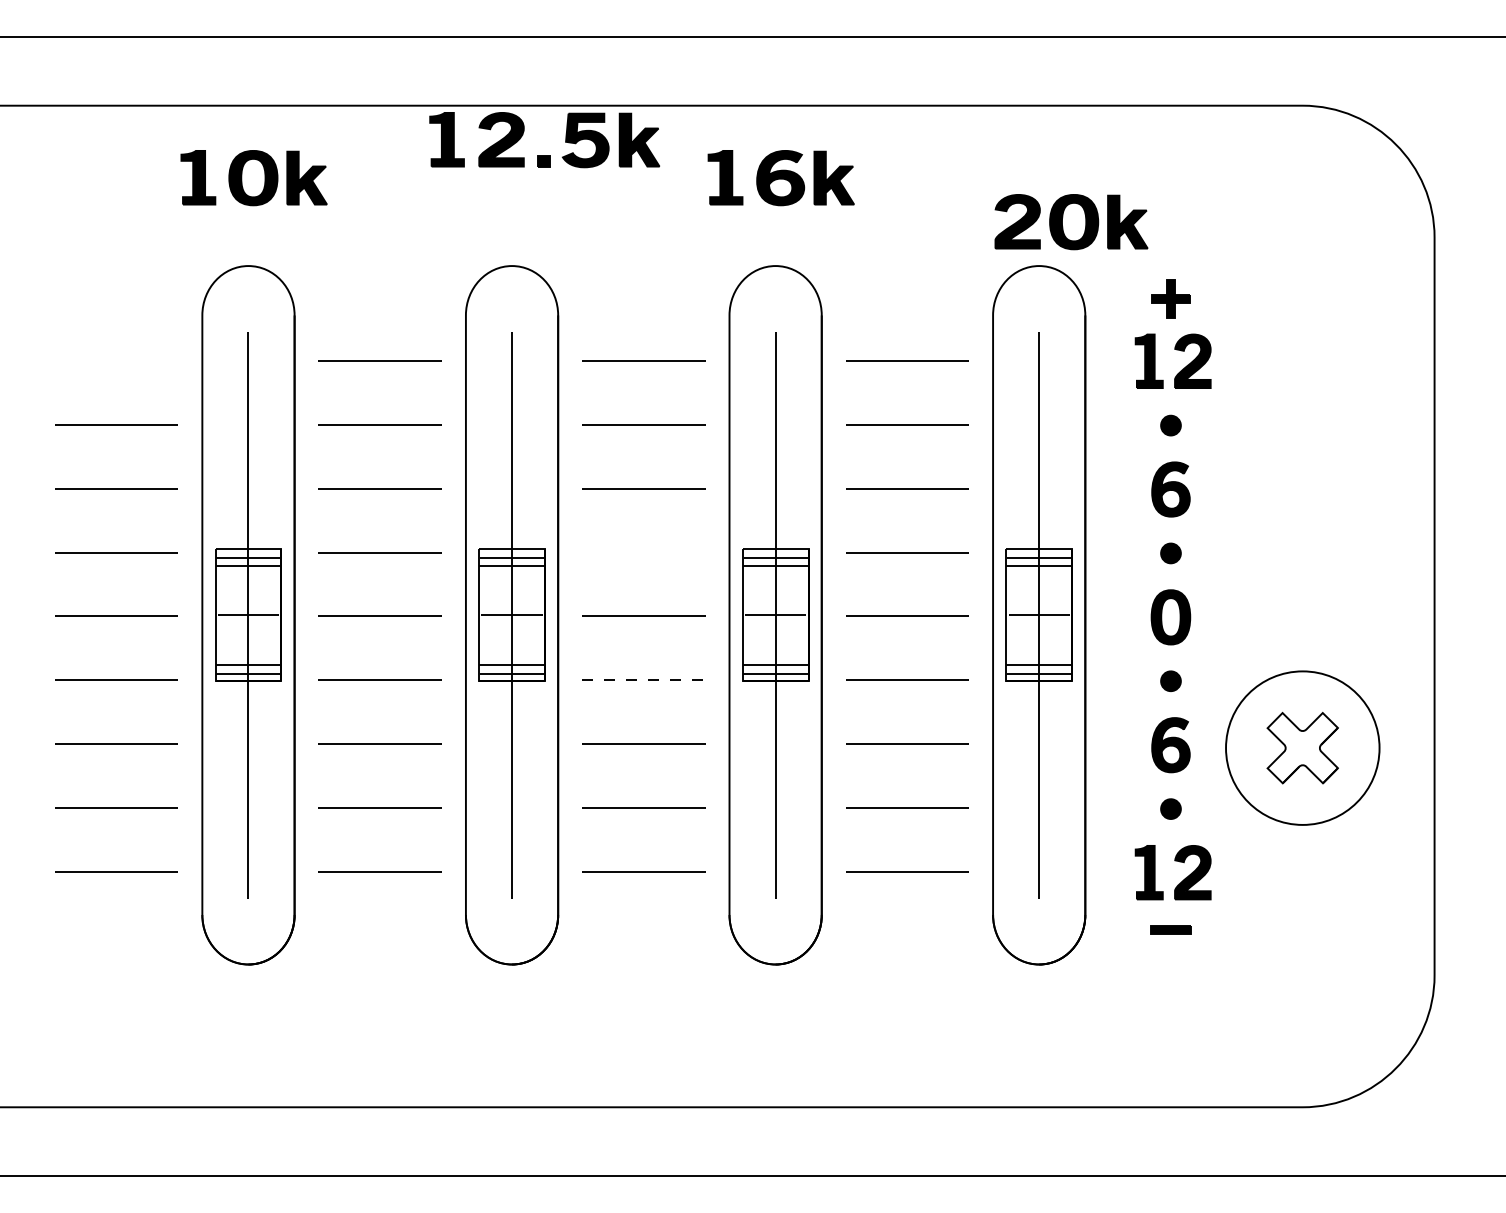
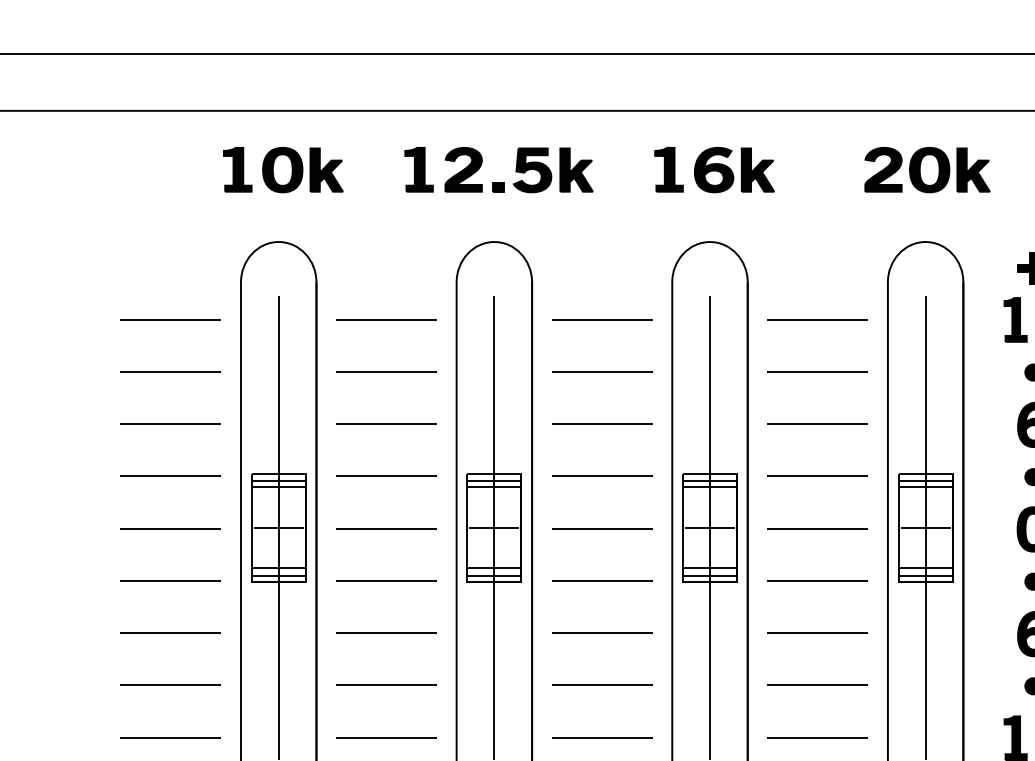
part: (544, 155) -> (498, 182), moved
part: (1071, 222) -> (927, 170), moved
line: (116, 360) -> (170, 319), added
line: (643, 552) -> (601, 476), added
line: (643, 680) -> (601, 581), dashed -> solid

